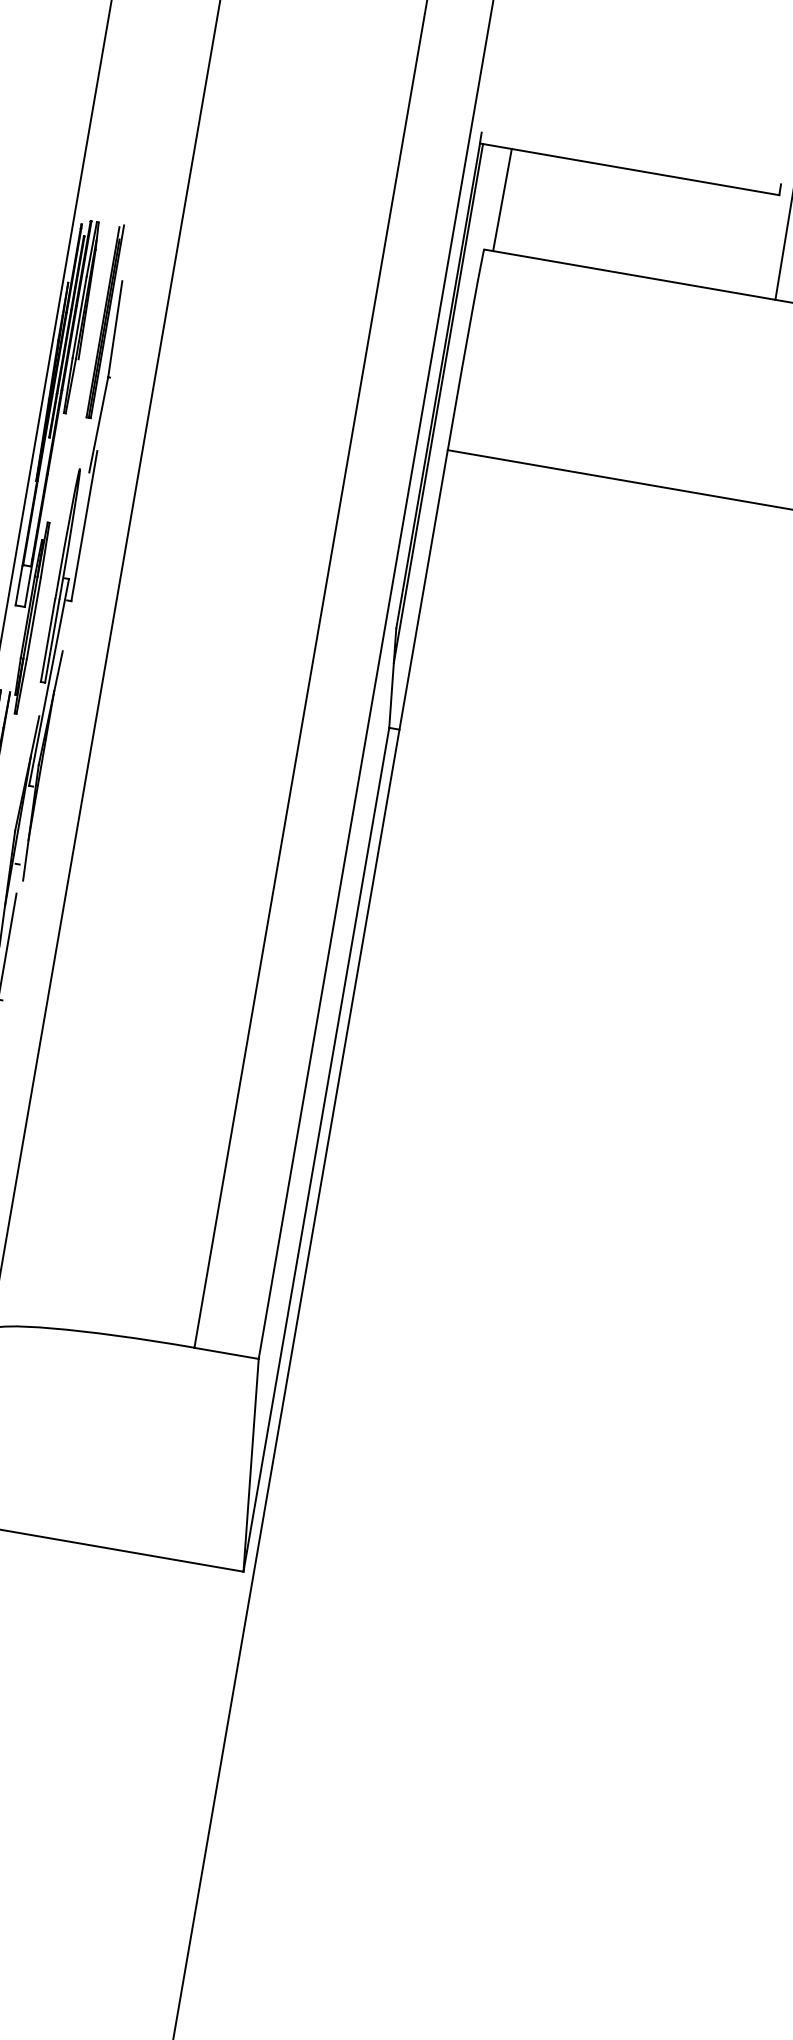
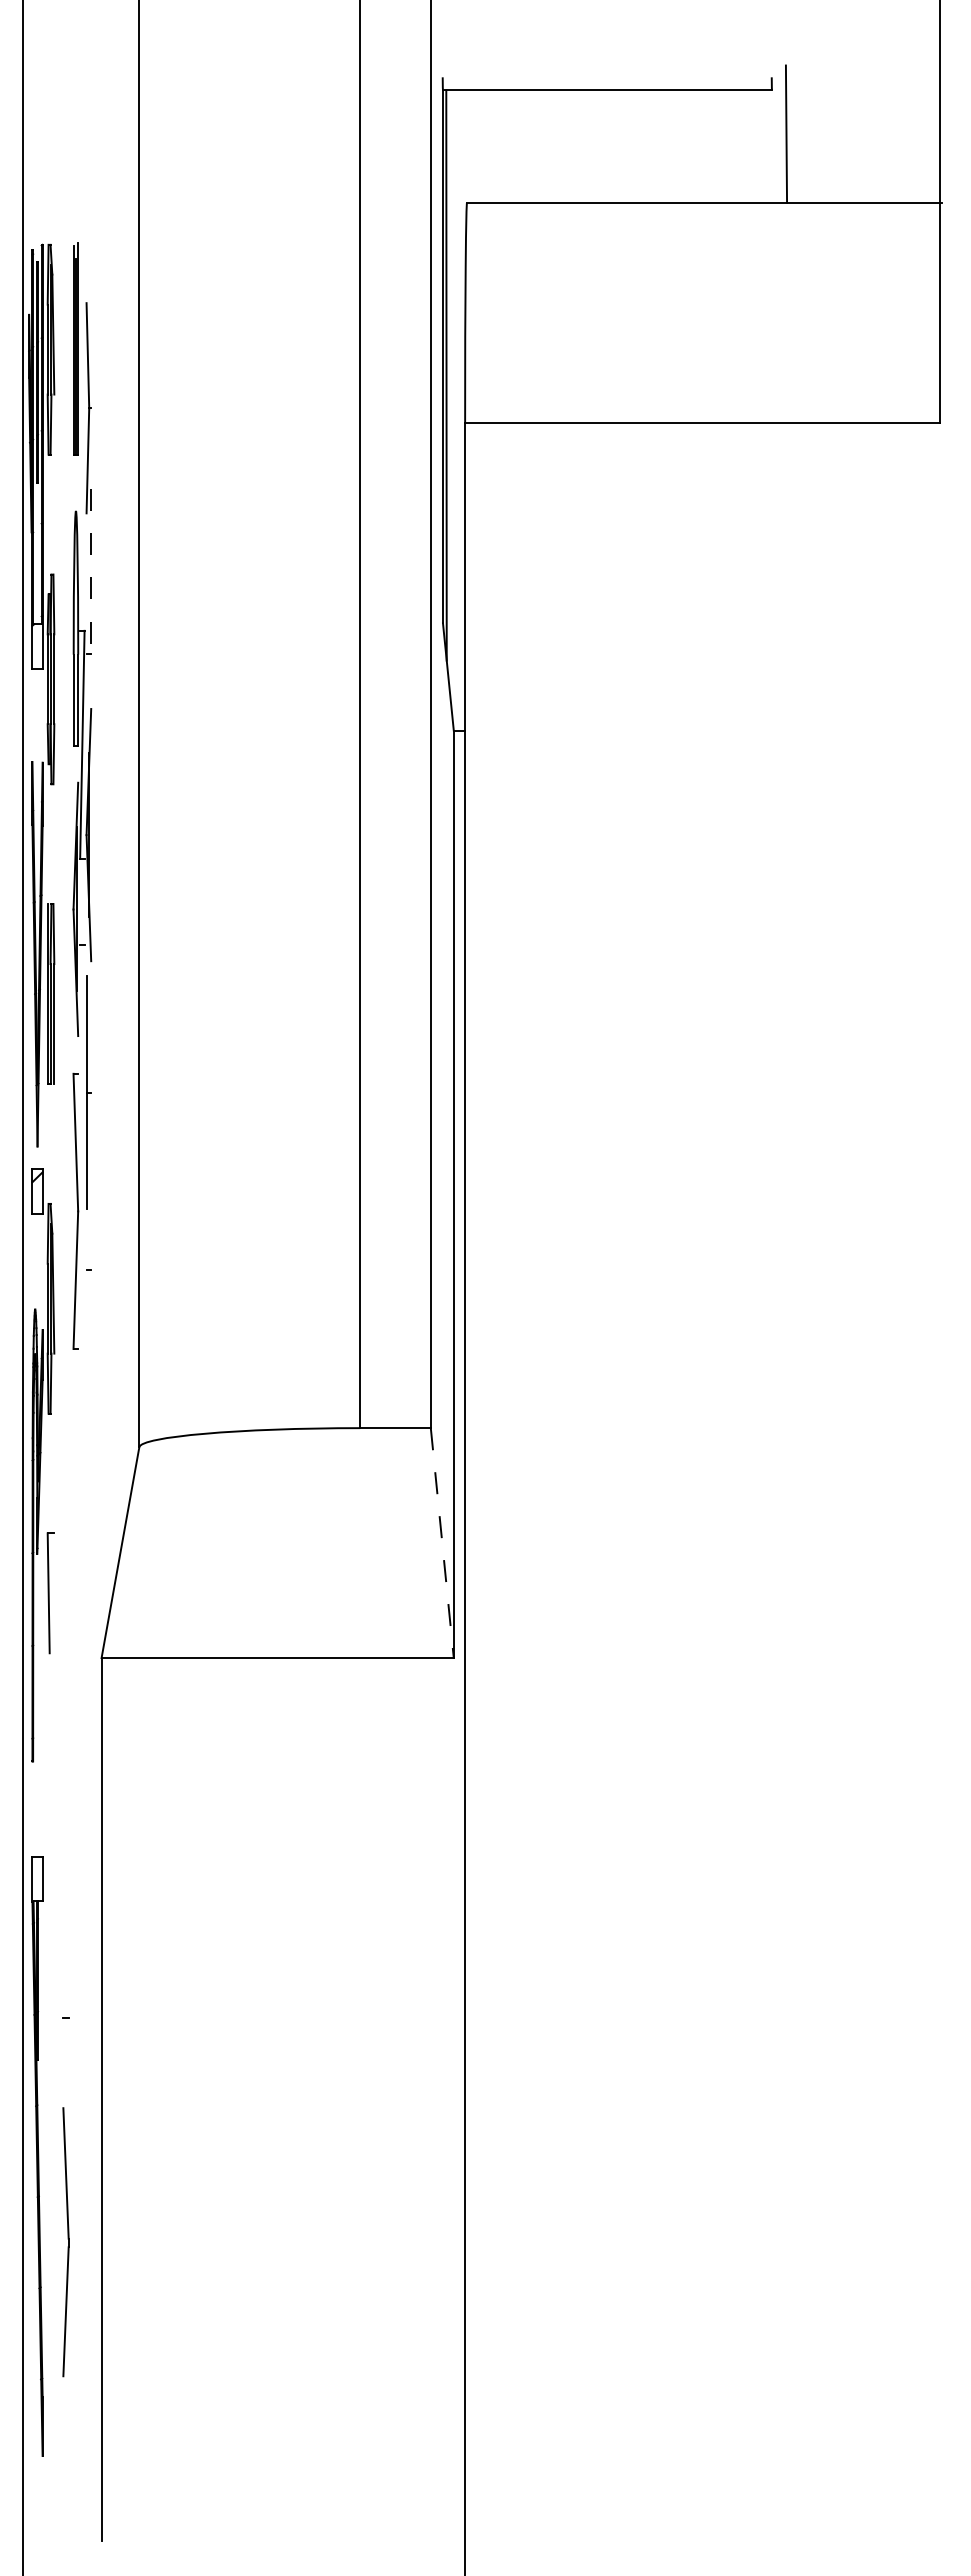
line: (501, 199) -> (476, 146), removed
line: (84, 527) -> (91, 572), solid -> dashed
line: (251, 1465) -> (442, 1543), solid -> dashed

